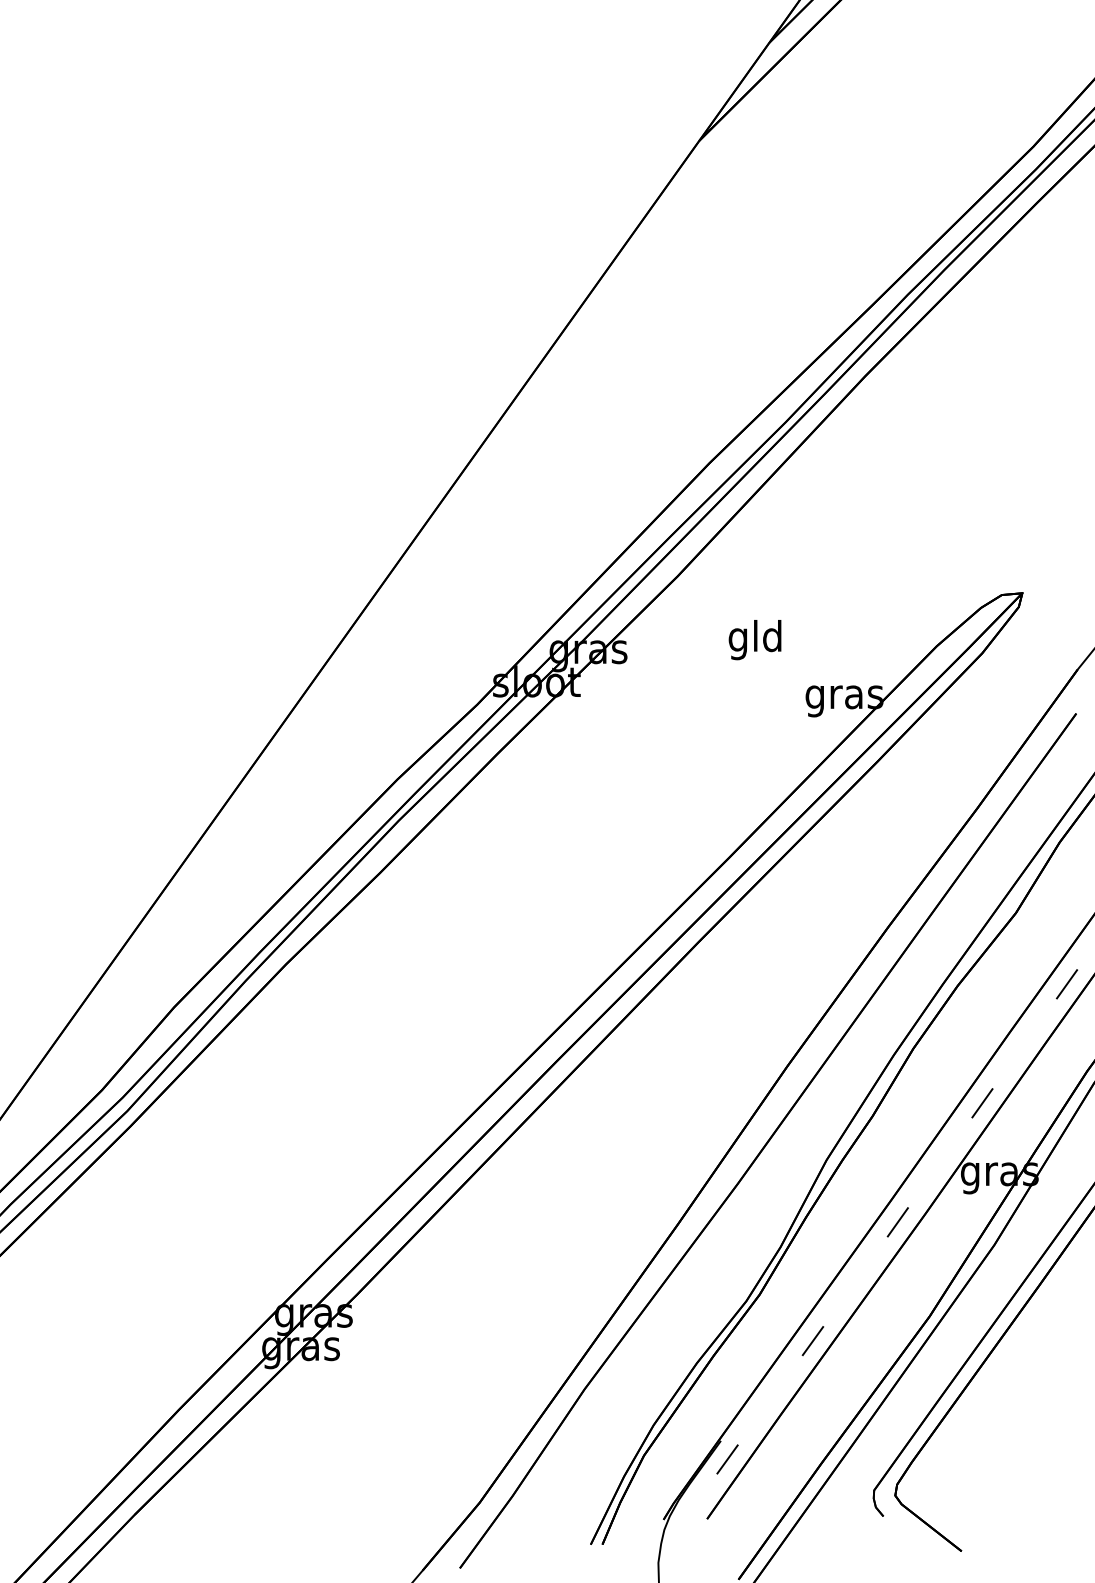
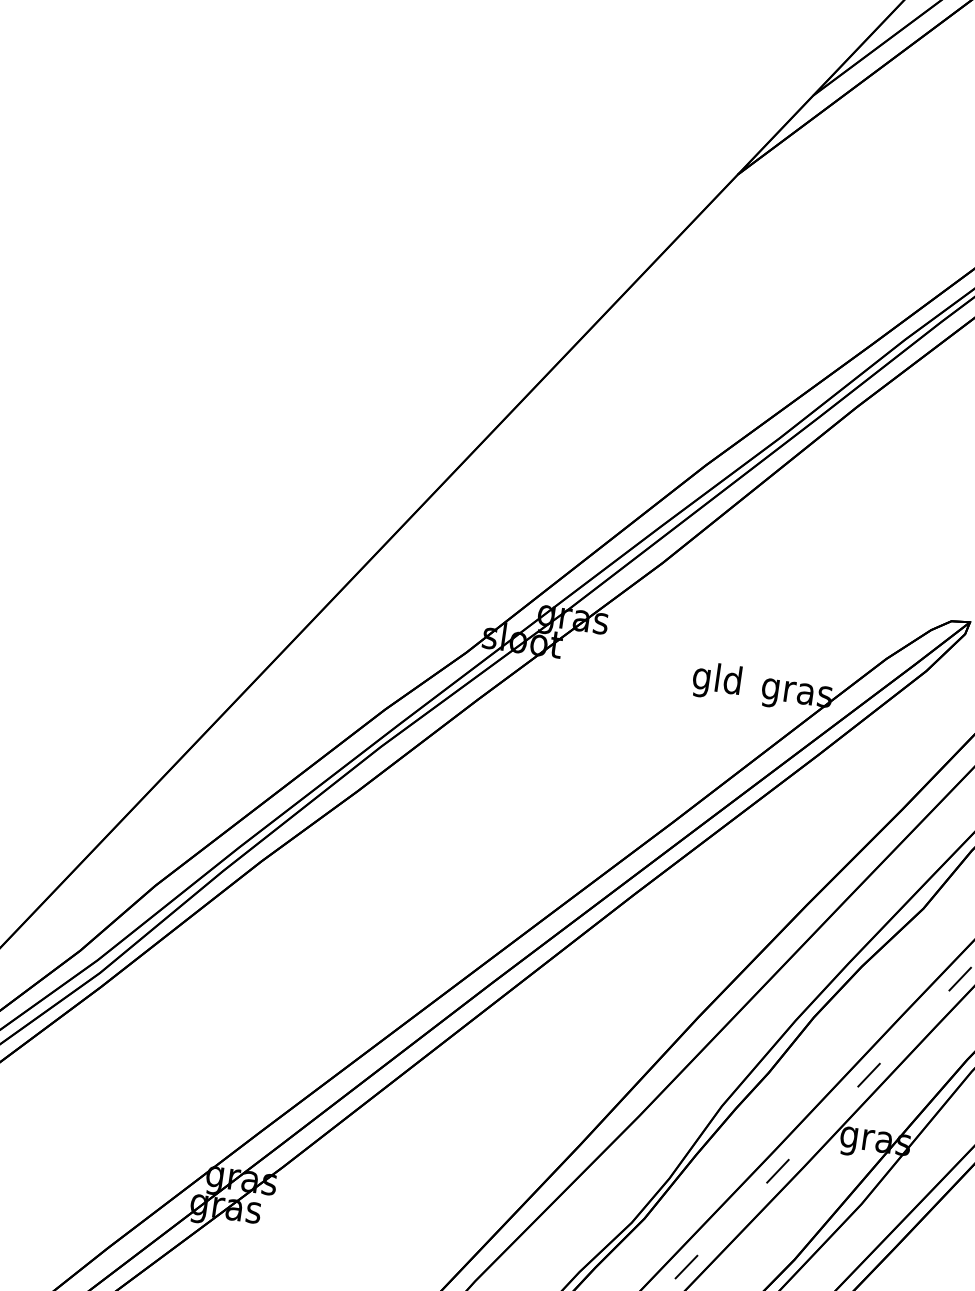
text: (754, 640) -> (716, 681), moved

